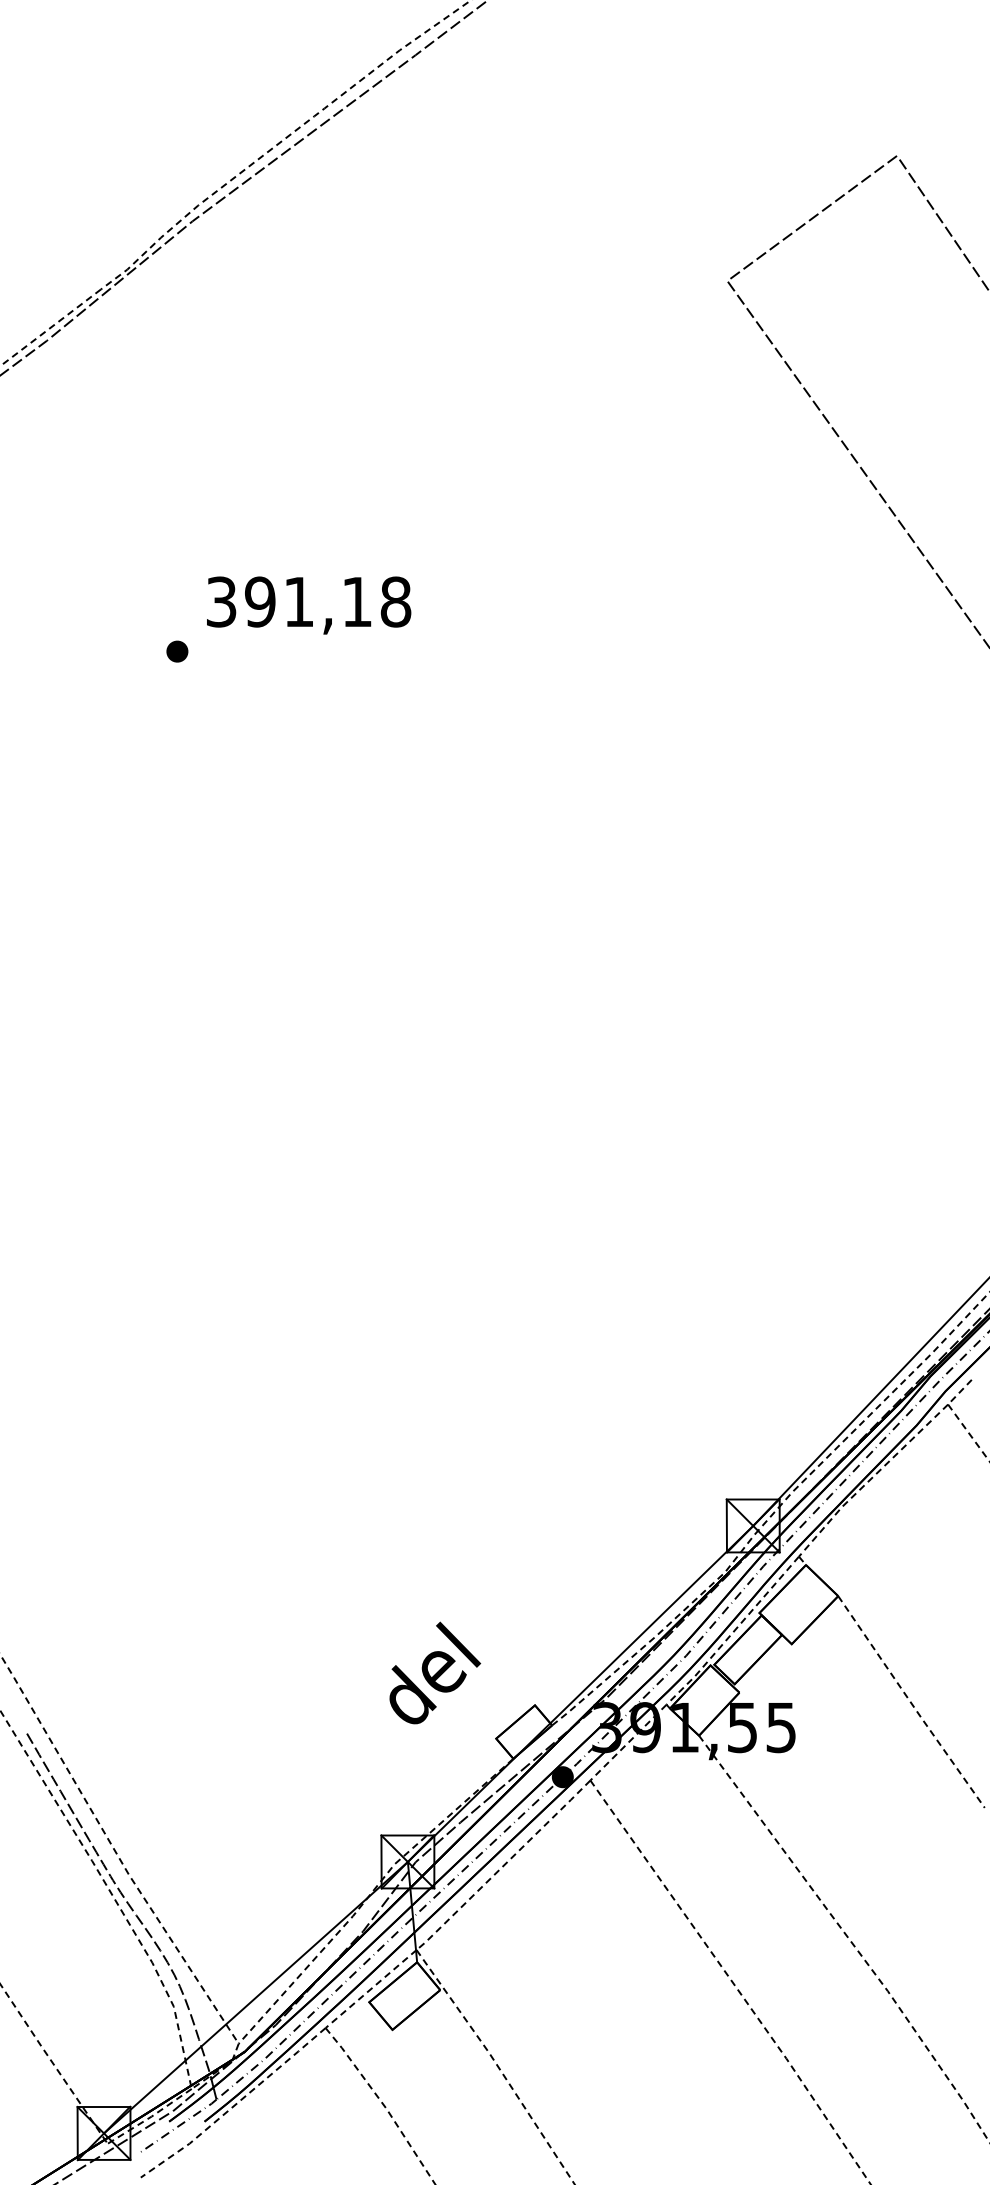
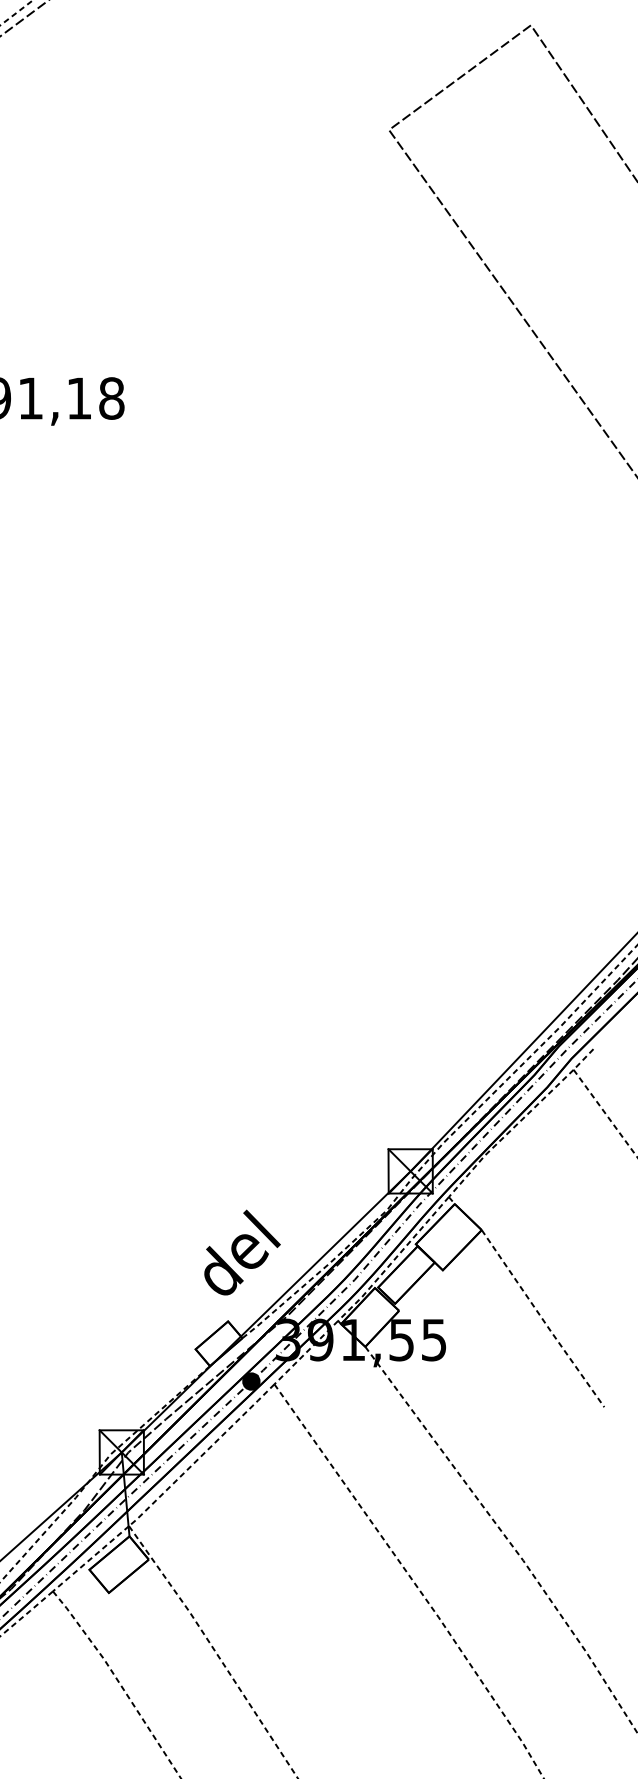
text: (435, 1672) -> (242, 1252), moved

